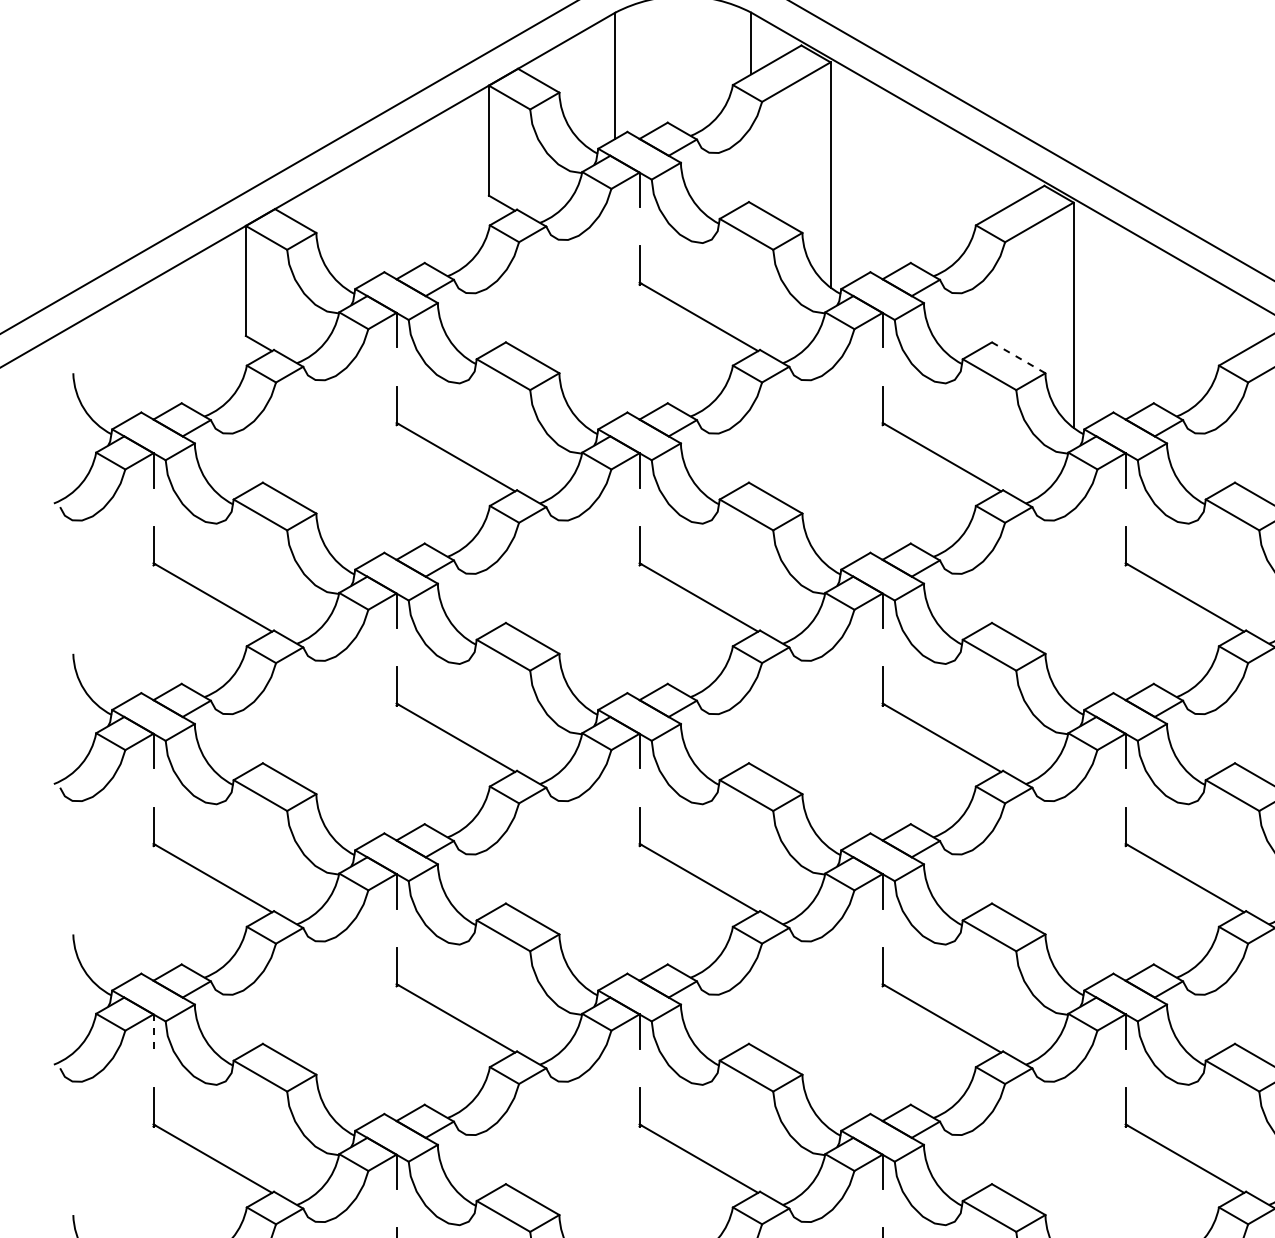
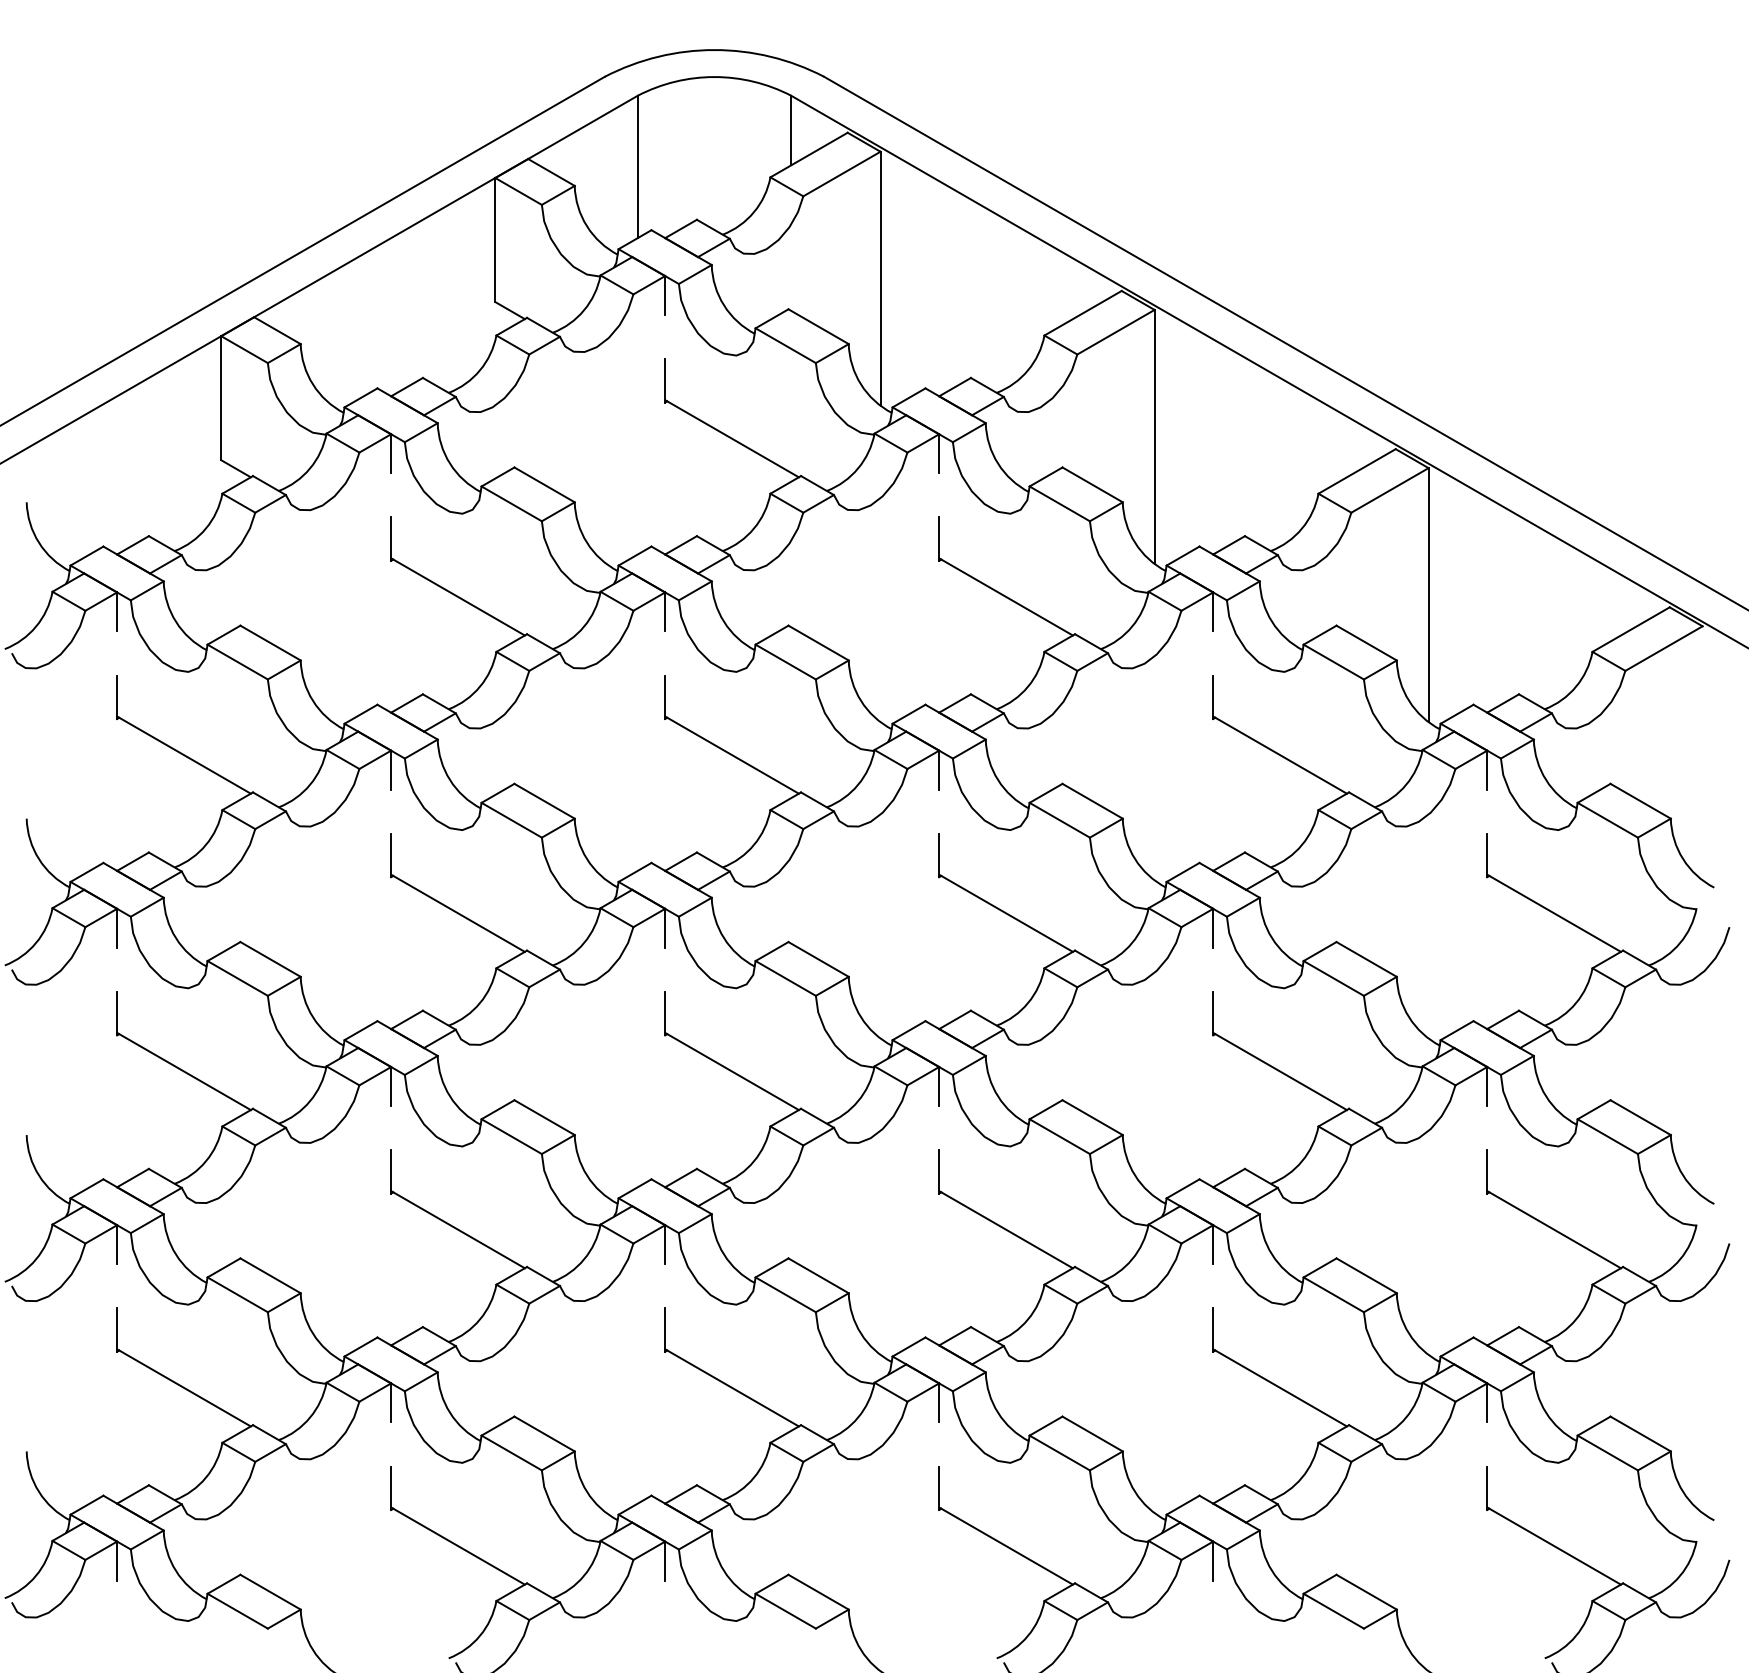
line: (1018, 357) -> (1092, 484), dashed -> solid
line: (153, 1031) -> (117, 1244), dashed -> solid

